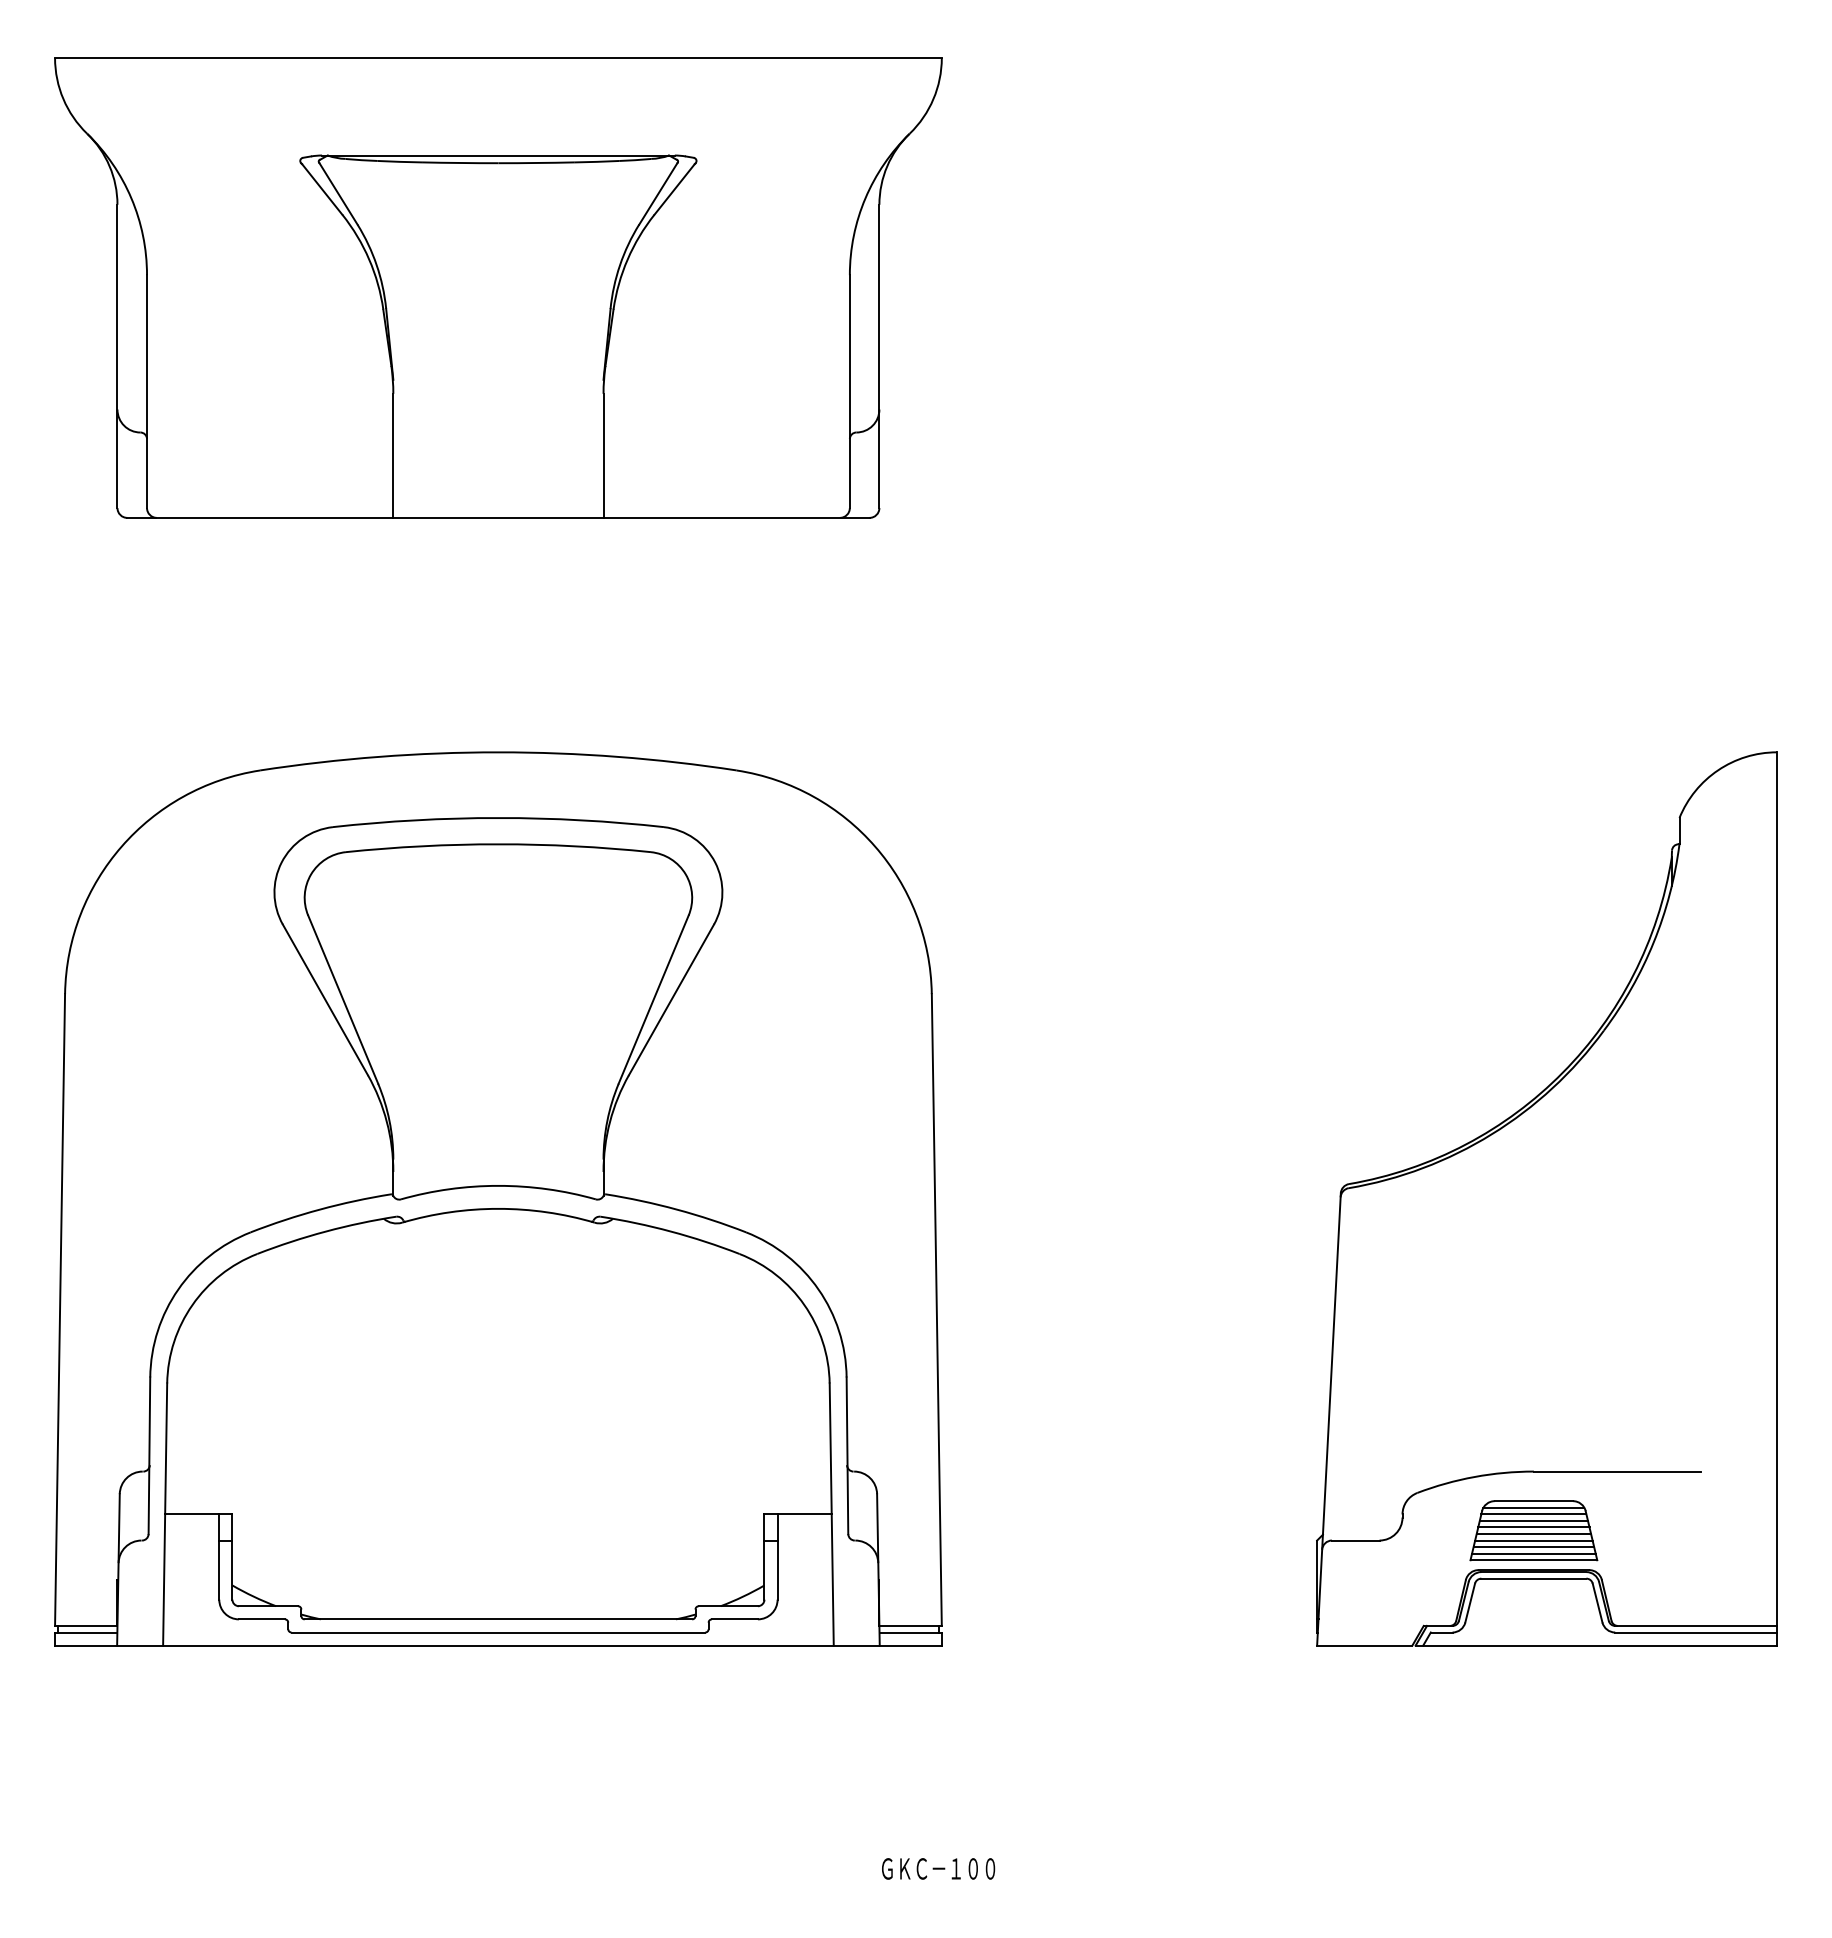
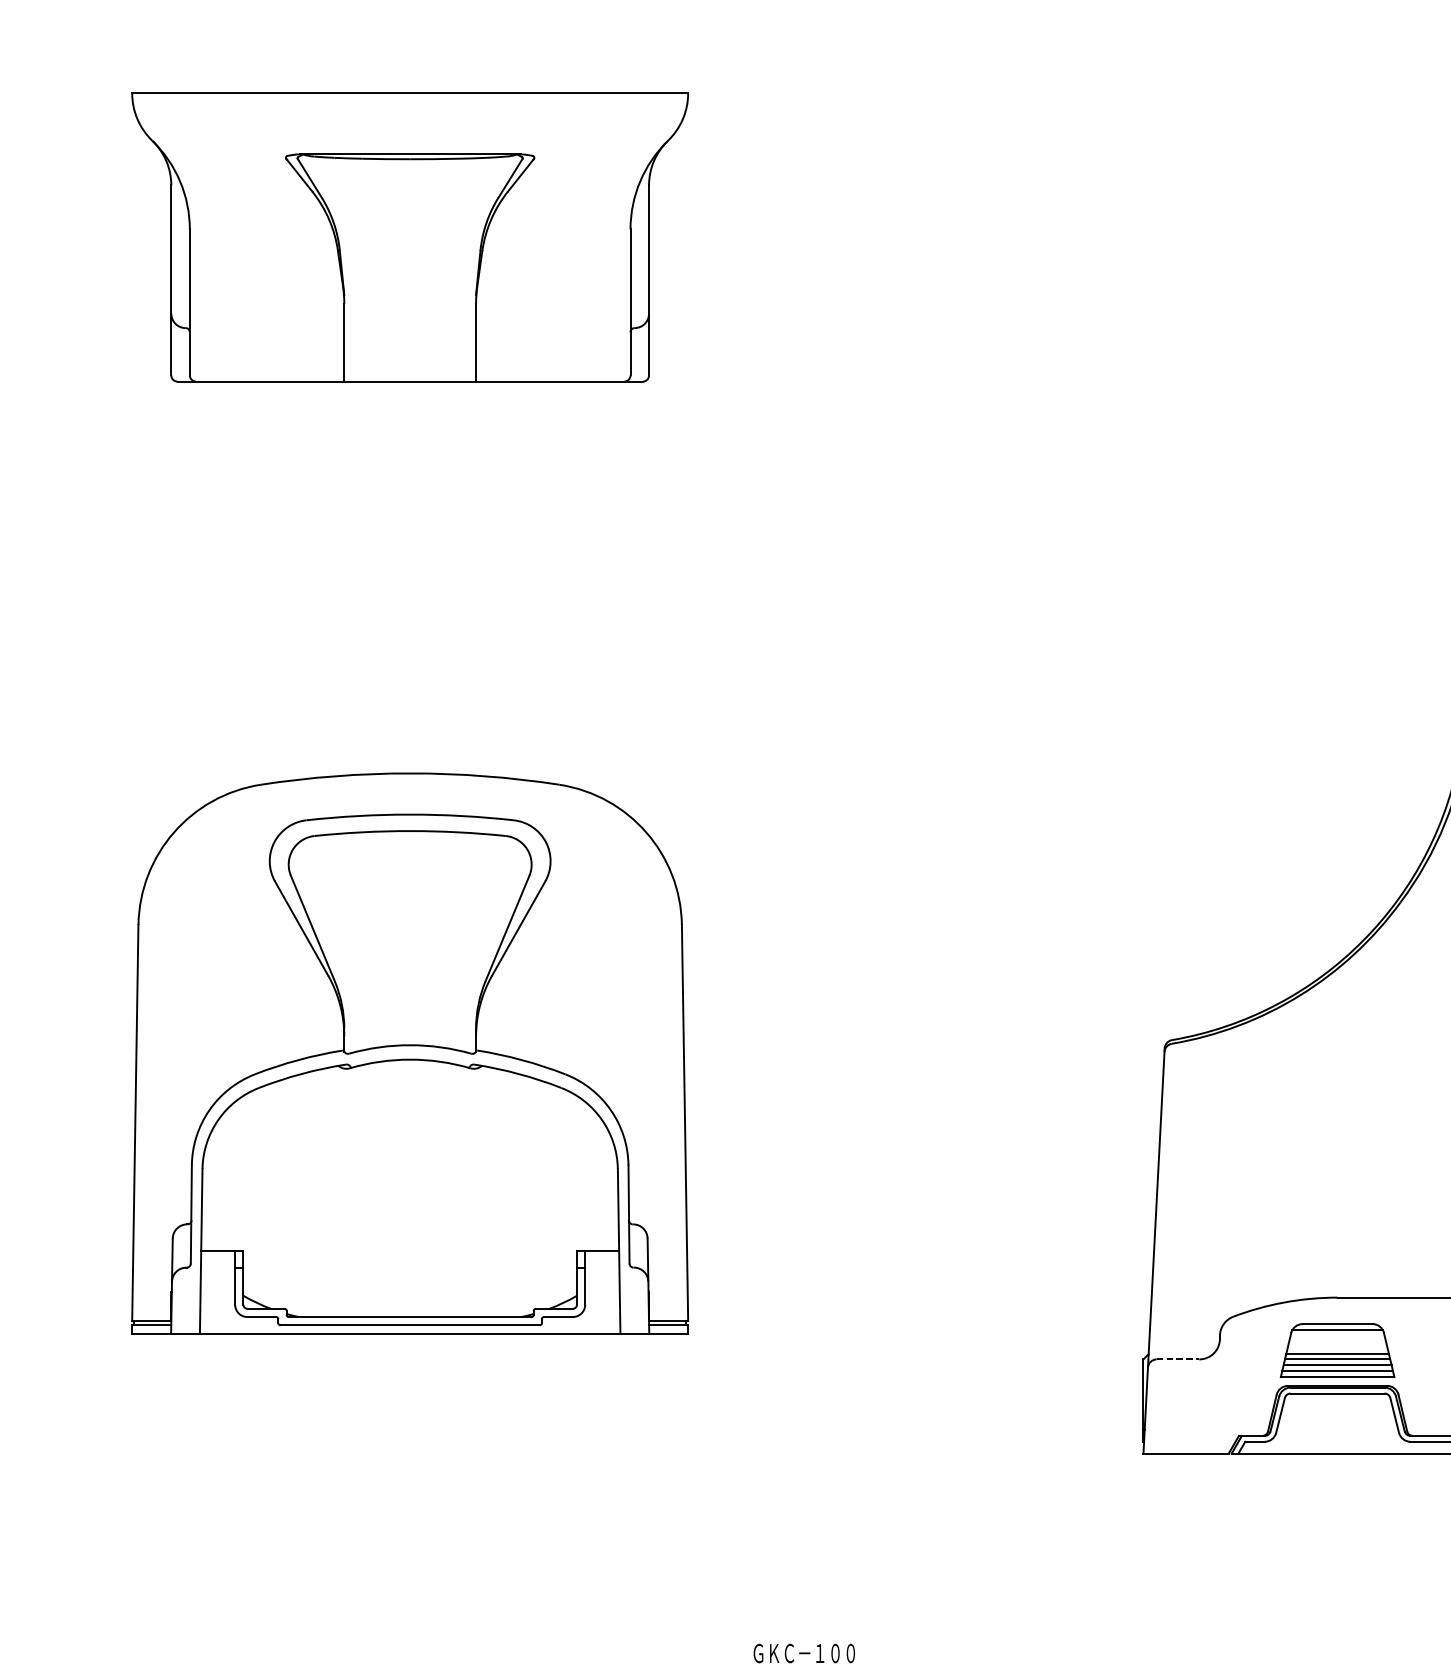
part: (498, 287) -> (410, 237), size x0.7
part: (498, 1198) -> (410, 1053), size x0.7
line: (1533, 1514) -> (1337, 1336), removed
line: (1533, 1520) -> (1337, 1341), removed
line: (1533, 1527) -> (1337, 1347), removed
line: (1355, 1540) -> (1177, 1359), solid -> dashed

